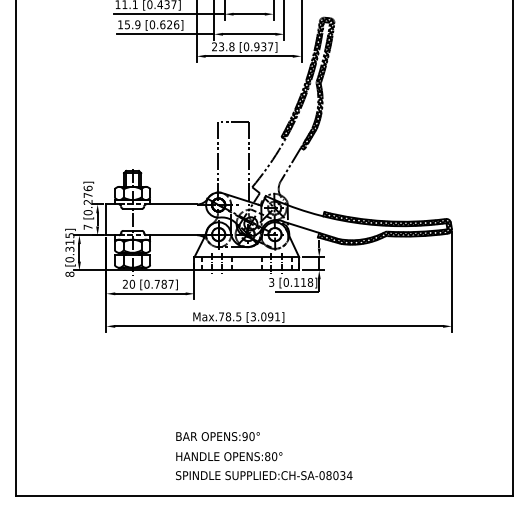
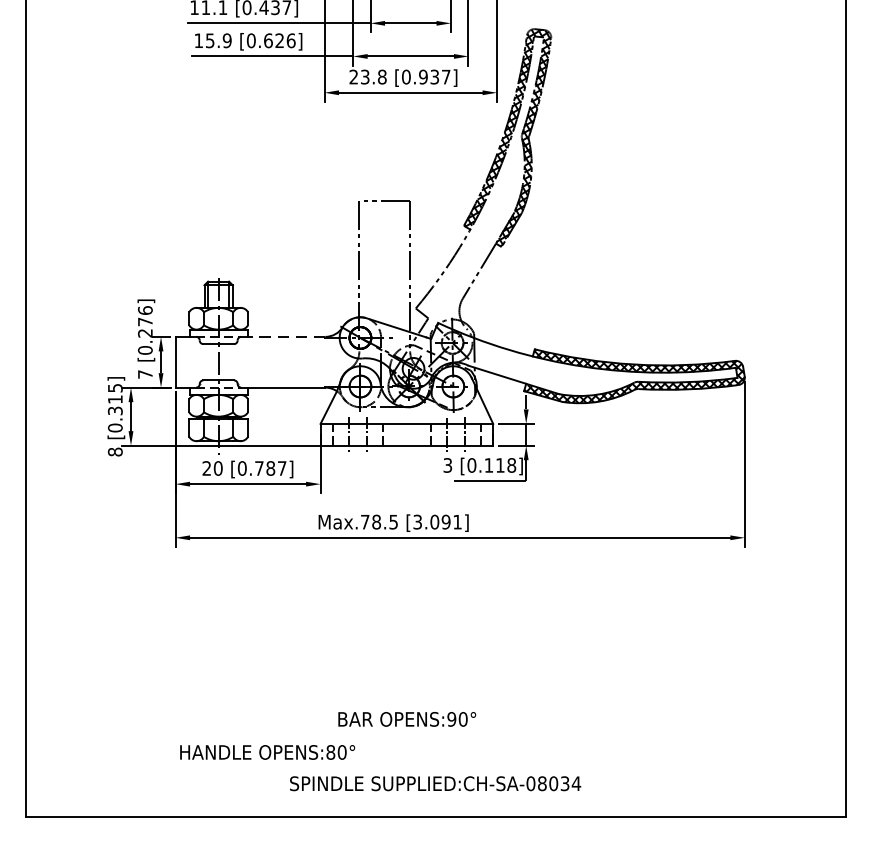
line: (171, 204) -> (282, 336), solid -> dashed
text: (217, 436) -> (406, 719), moved
text: (229, 456) -> (267, 752), moved

